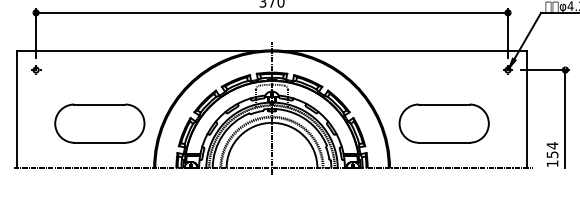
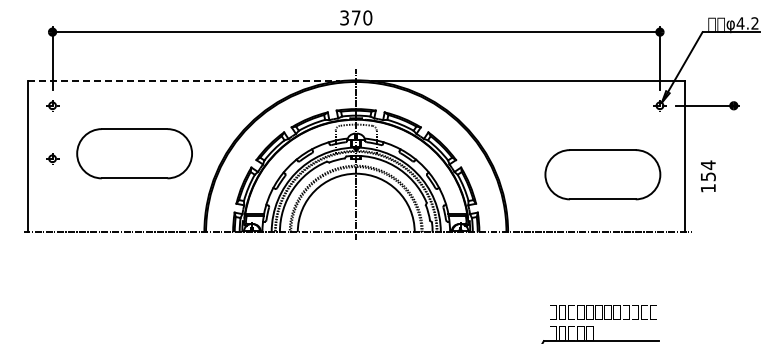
line: (138, 51) -> (184, 81), solid -> dashed
part: (36, 111) -> (52, 158), added
line: (565, 118) -> (733, 168), removed
part: (99, 123) -> (134, 153), moved
part: (443, 123) -> (602, 174), moved
text: (552, 154) -> (708, 176), moved

